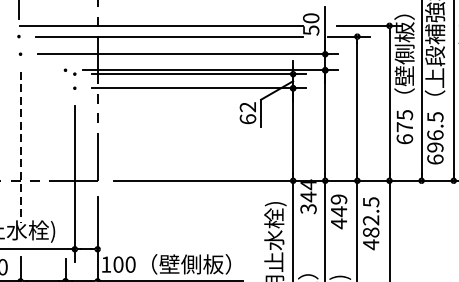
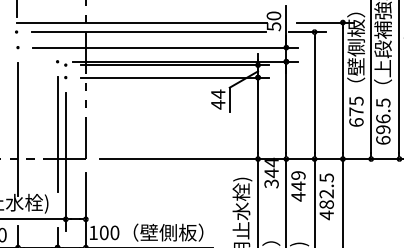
text: (248, 113) -> (218, 99), 62 -> 44
line: (21, 147) -> (18, 129), dashed -> solid
line: (65, 152) -> (57, 134), added

